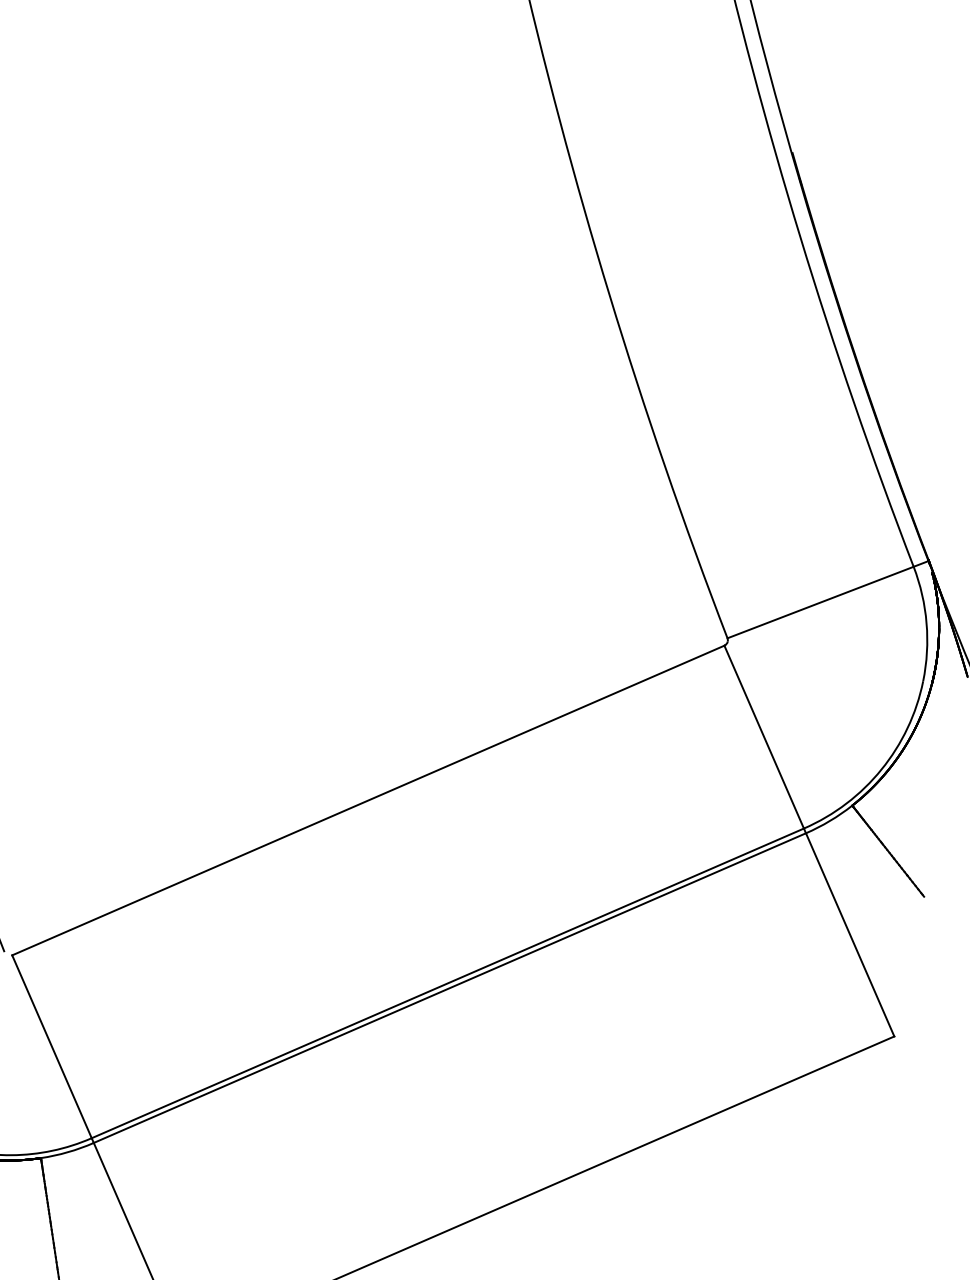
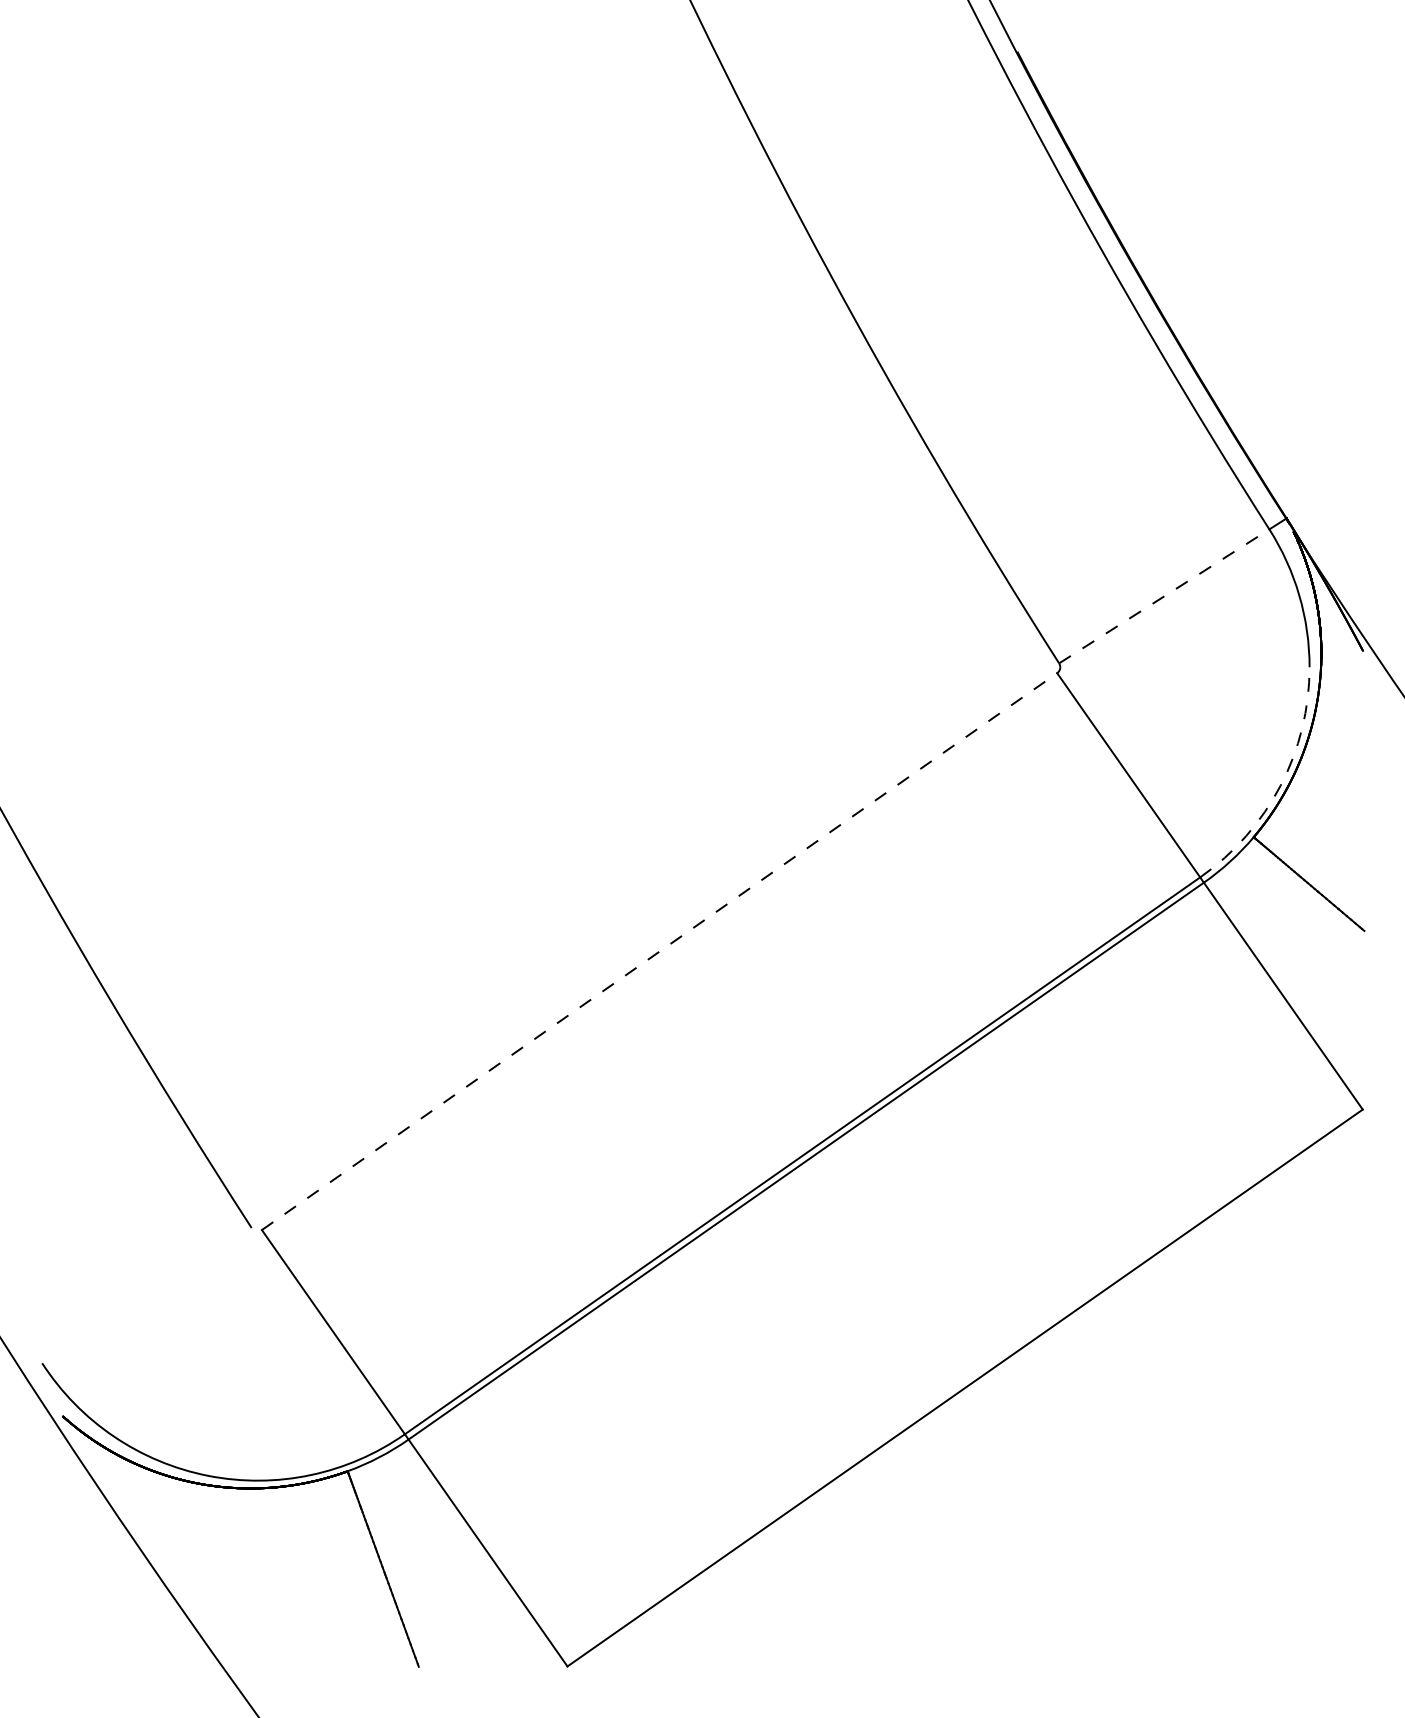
line: (820, 602) -> (1164, 596), solid -> dashed
arc: (881, 769) -> (1280, 785), solid -> dashed
line: (368, 800) -> (659, 951), solid -> dashed

